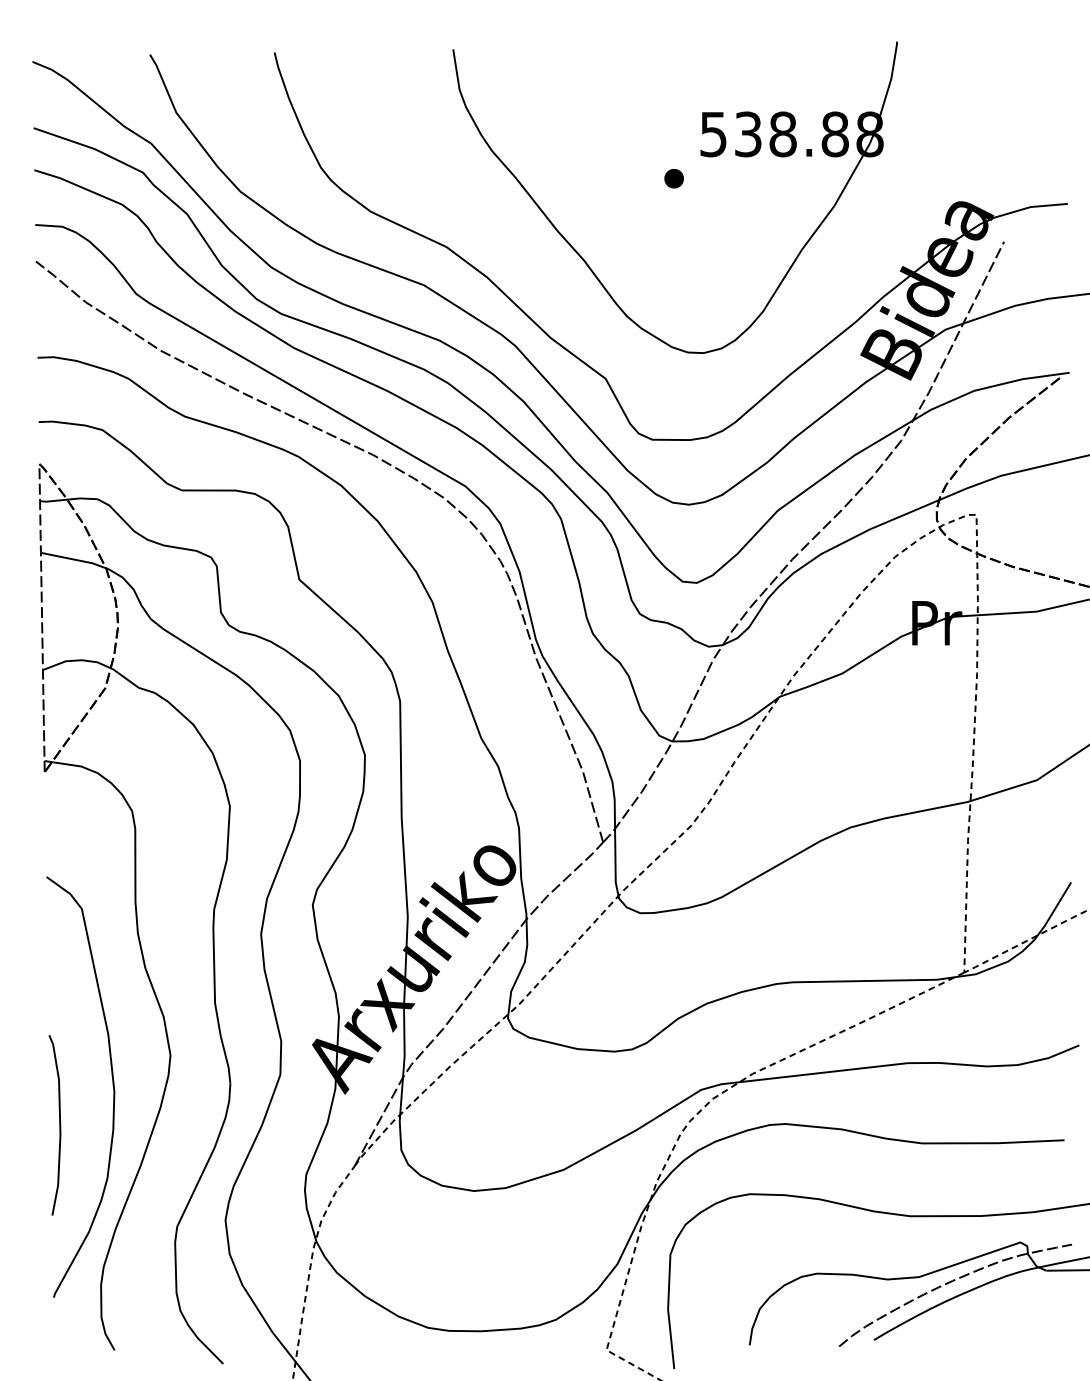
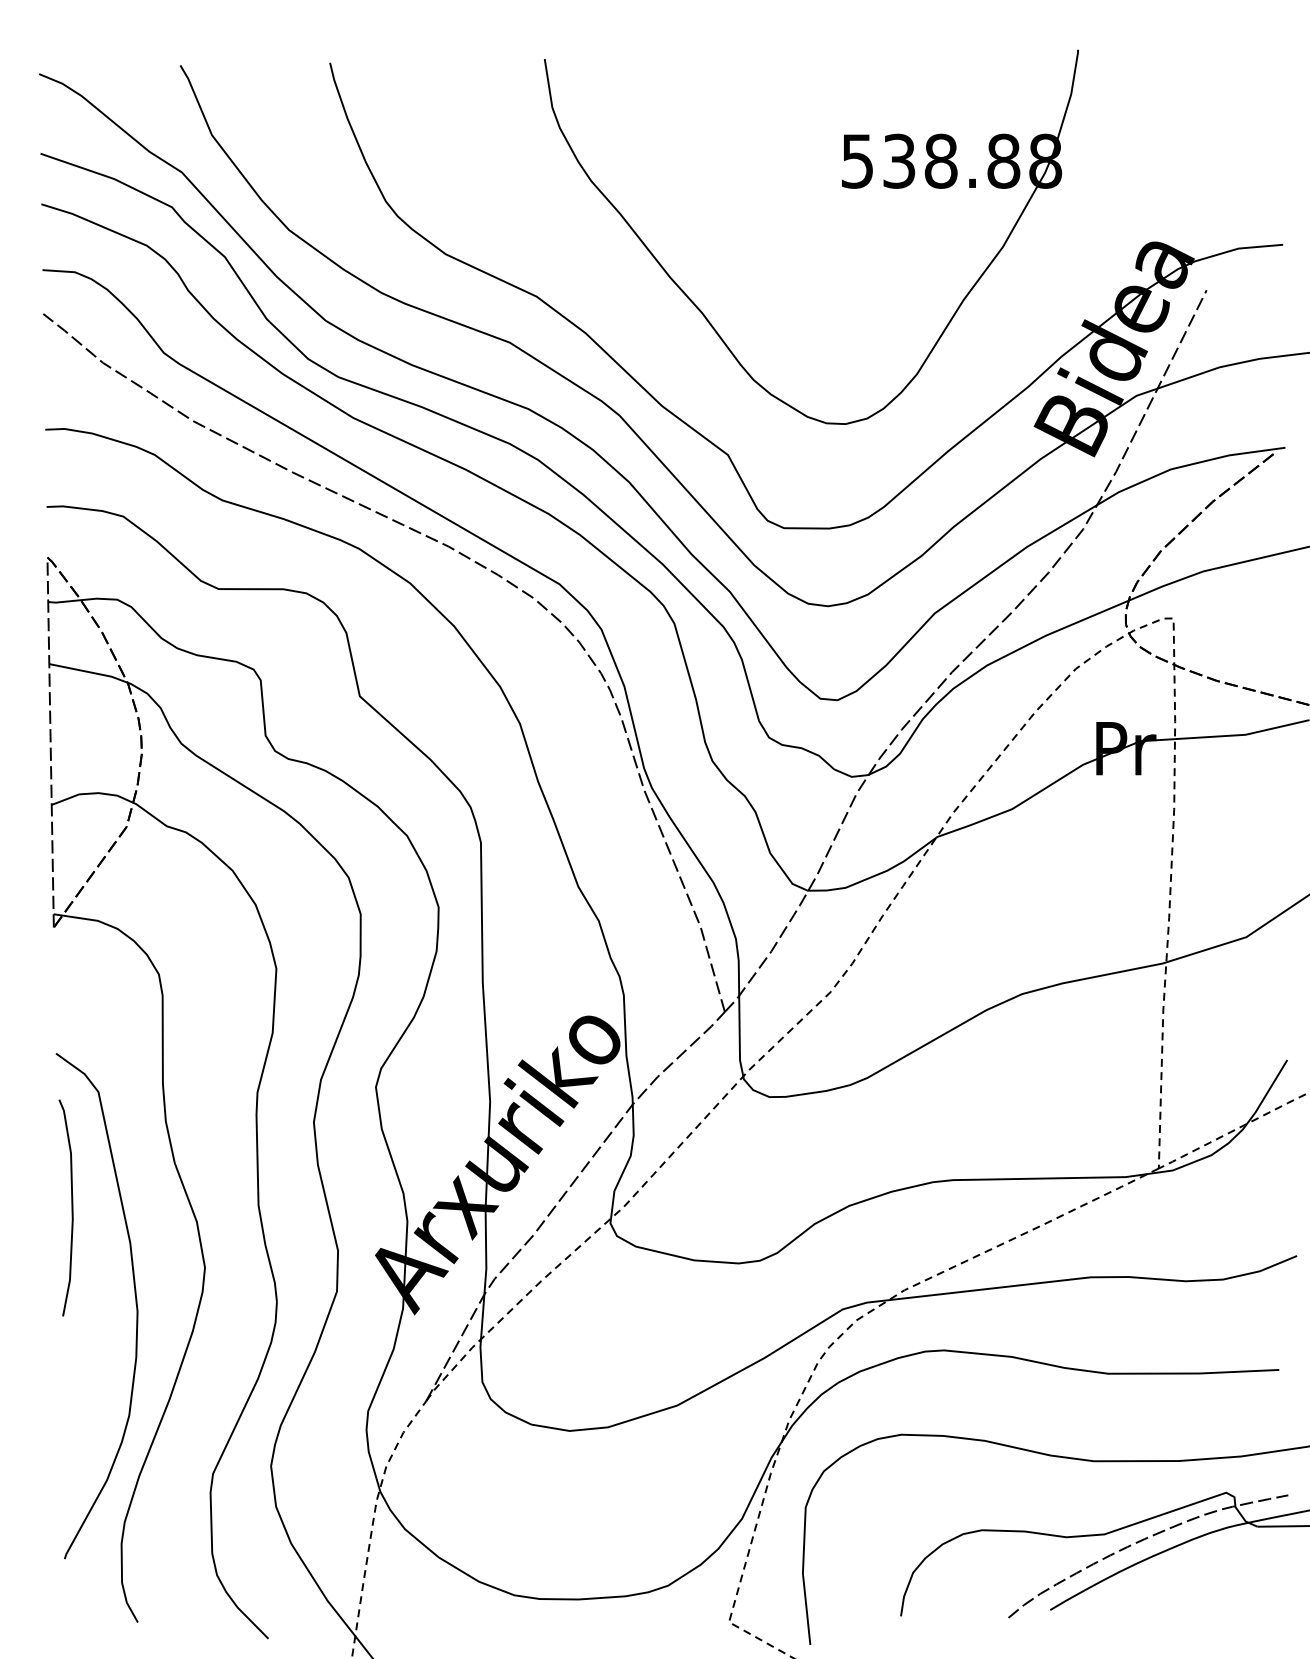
part: (673, 178) -> (809, 214), removed
curve: (59, 1124) -> (71, 1207), moved

